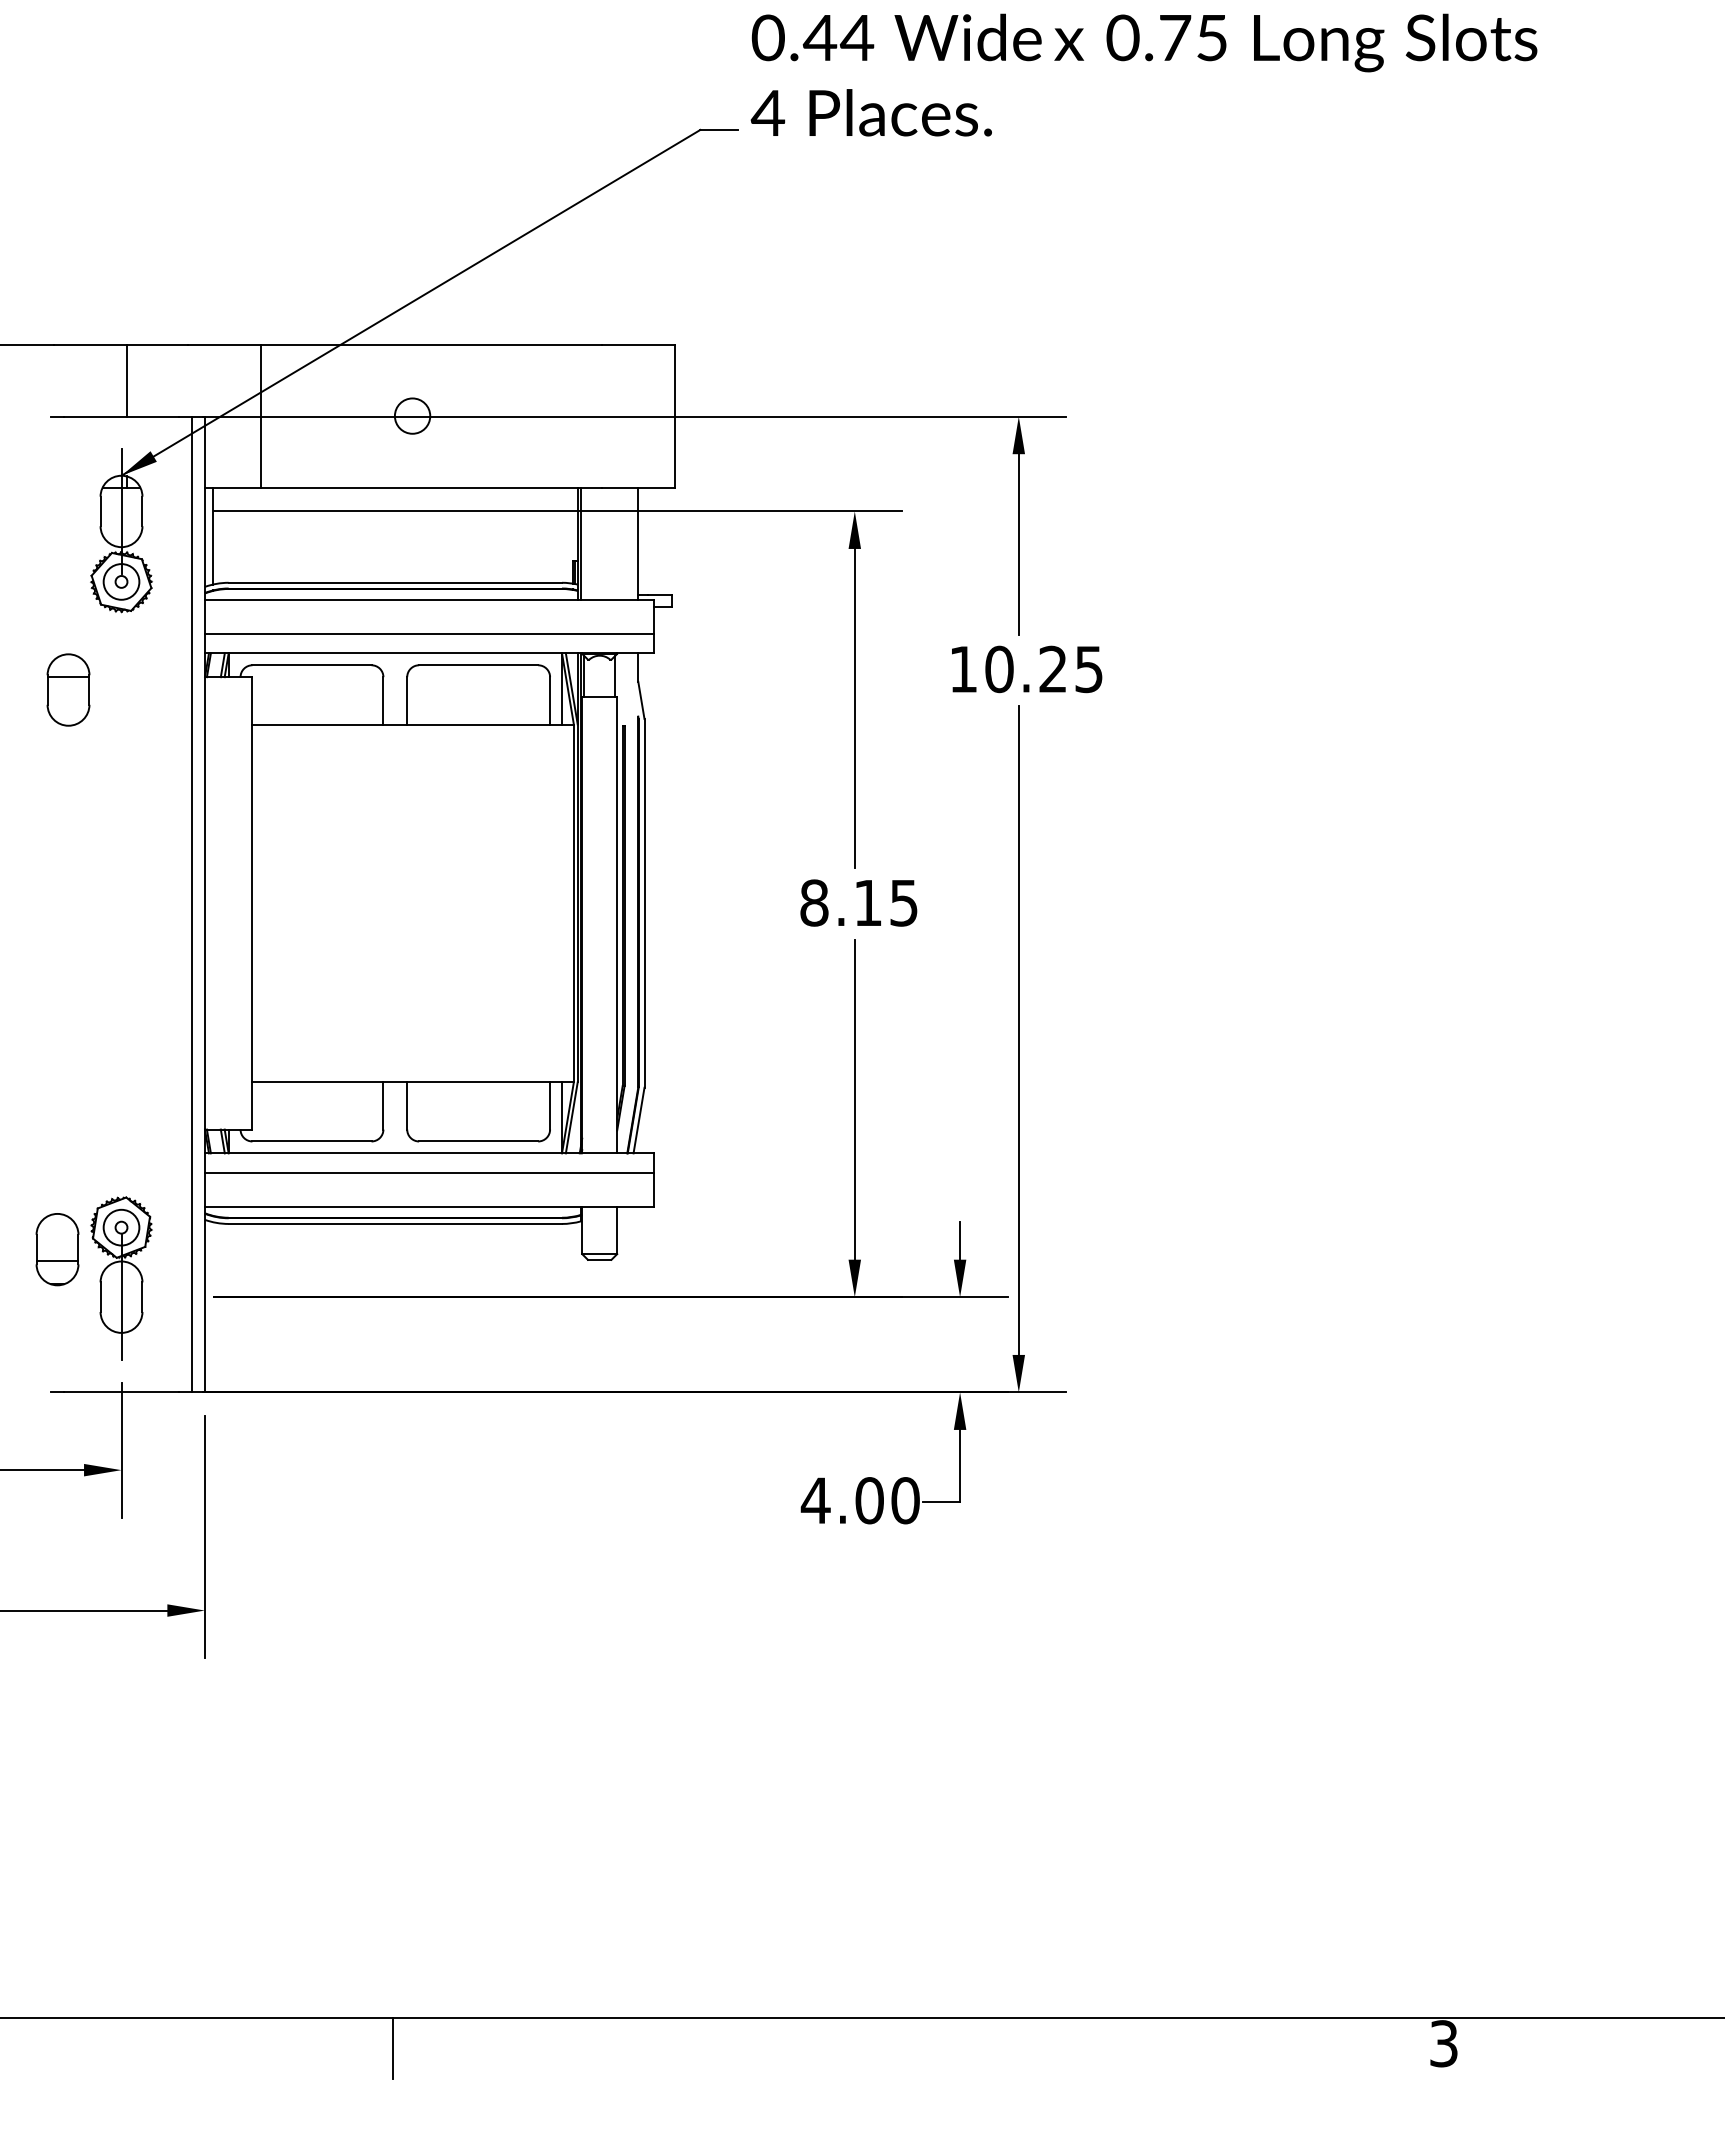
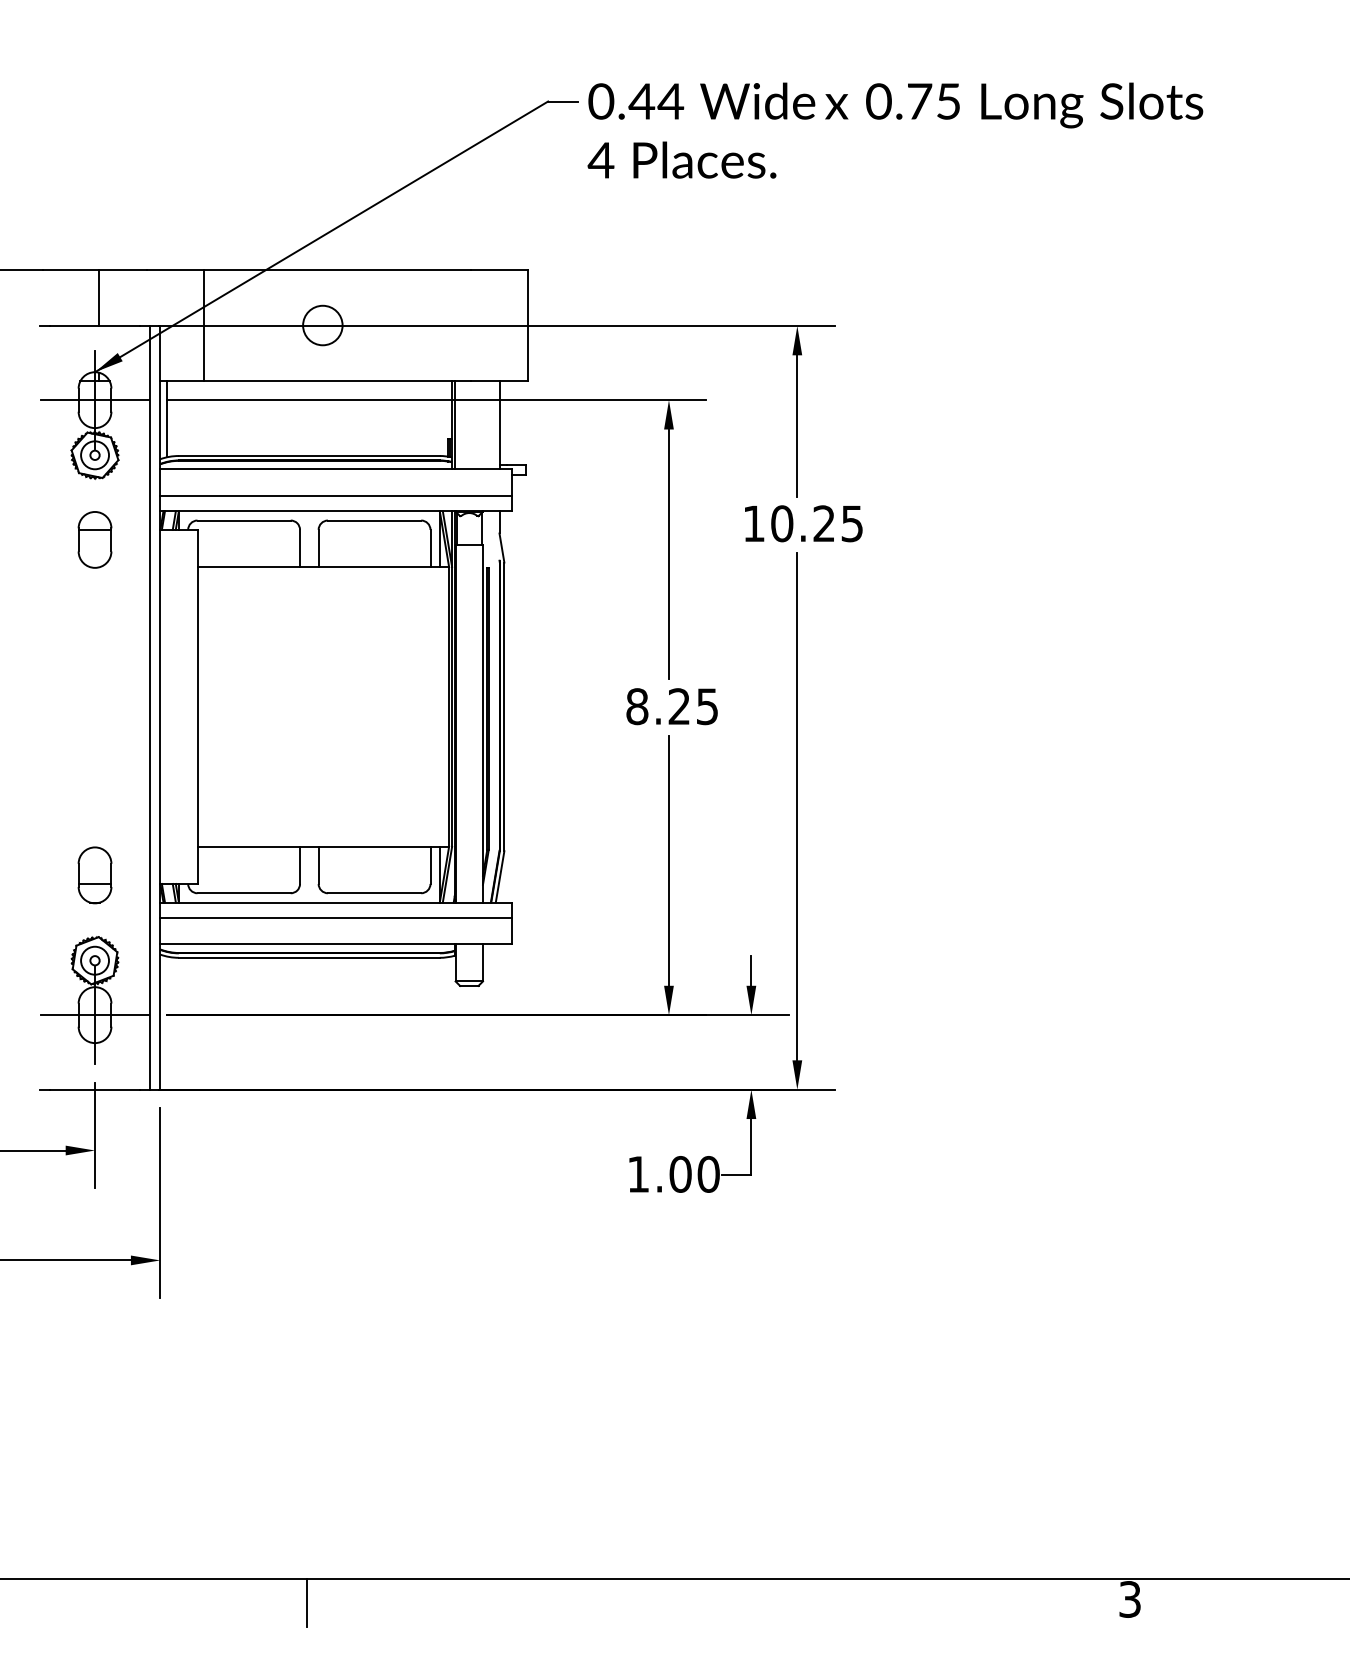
text: (1143, 74) -> (894, 130), moved
circle: (412, 415) -> (322, 325), size x1.43
line: (121, 511) -> (95, 400), added
part: (68, 689) -> (95, 539), moved
text: (867, 902) -> (678, 706), 8.15 -> 8.25
part: (57, 1249) -> (95, 875), moved
line: (121, 1297) -> (95, 1015), added
text: (815, 1500) -> (638, 1174), 4.00 -> 1.00

